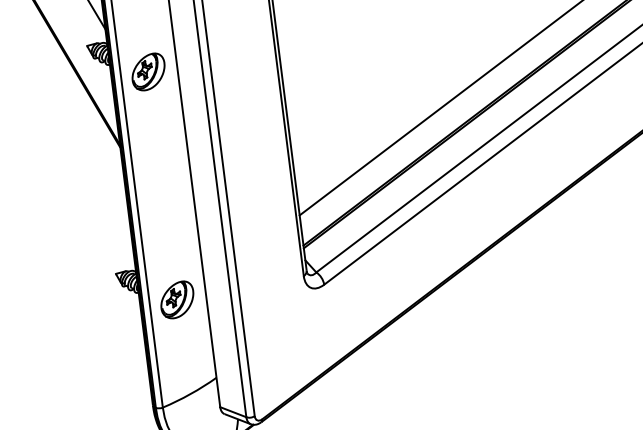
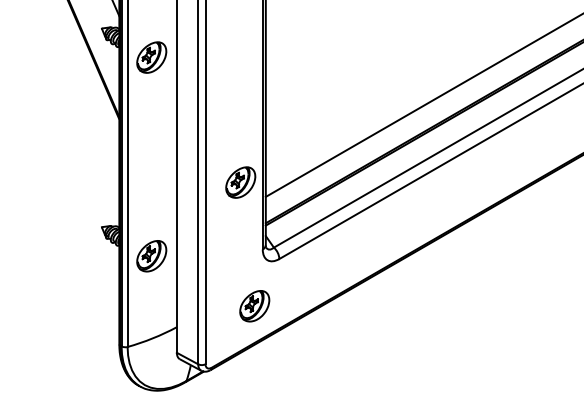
part: (268, 202) -> (240, 182), added
part: (302, 342) -> (254, 306), added

